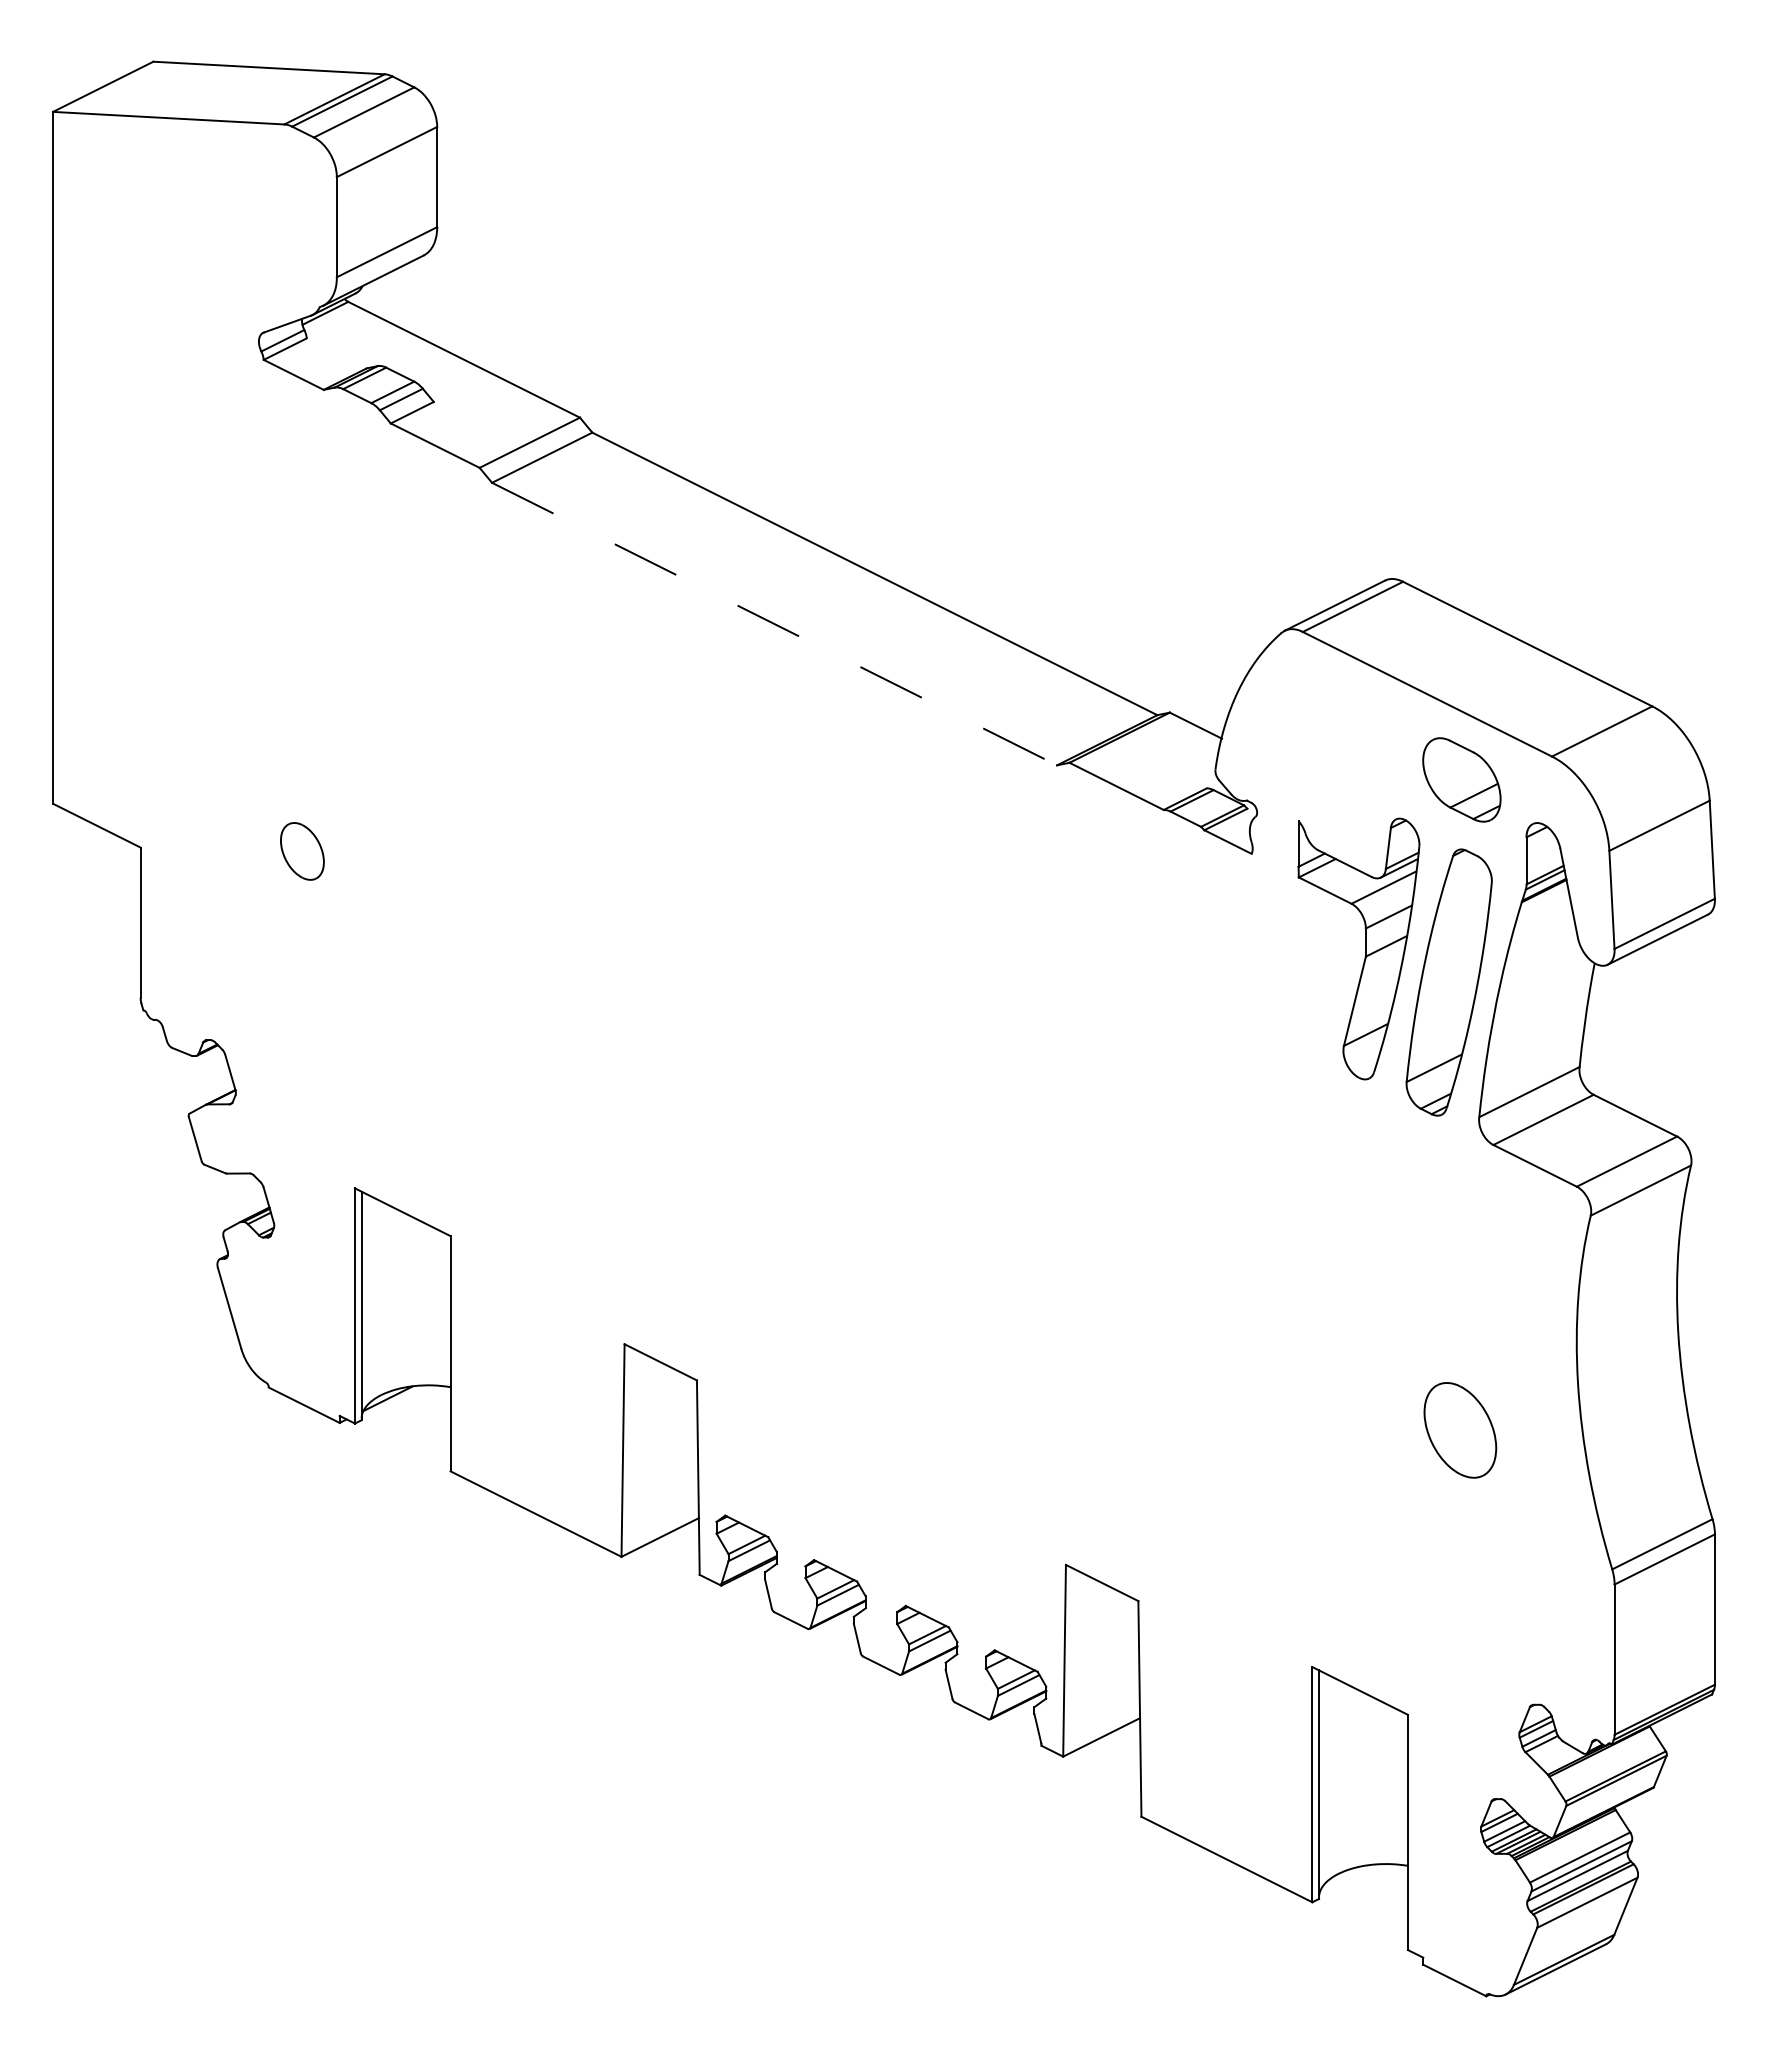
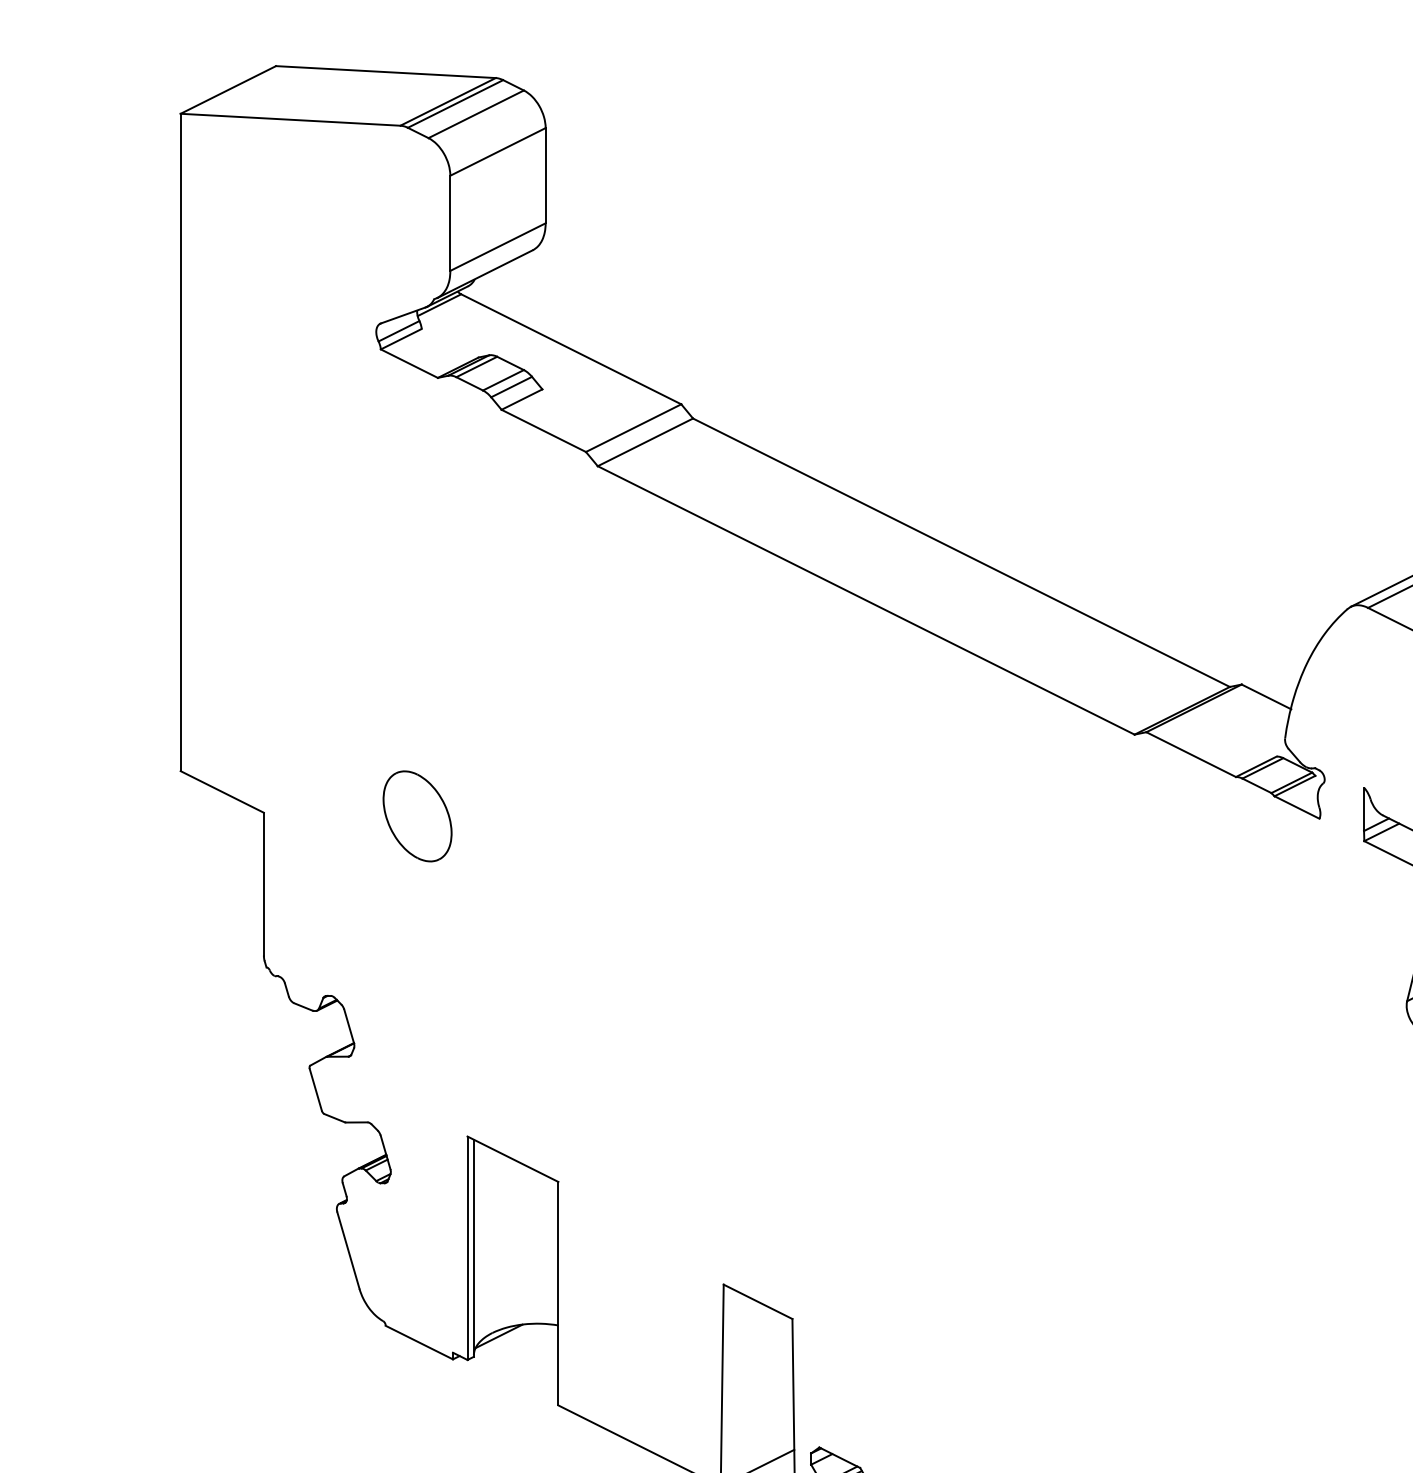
line: (774, 624) -> (866, 600), dashed -> solid
part: (302, 851) -> (417, 816), size x1.67

